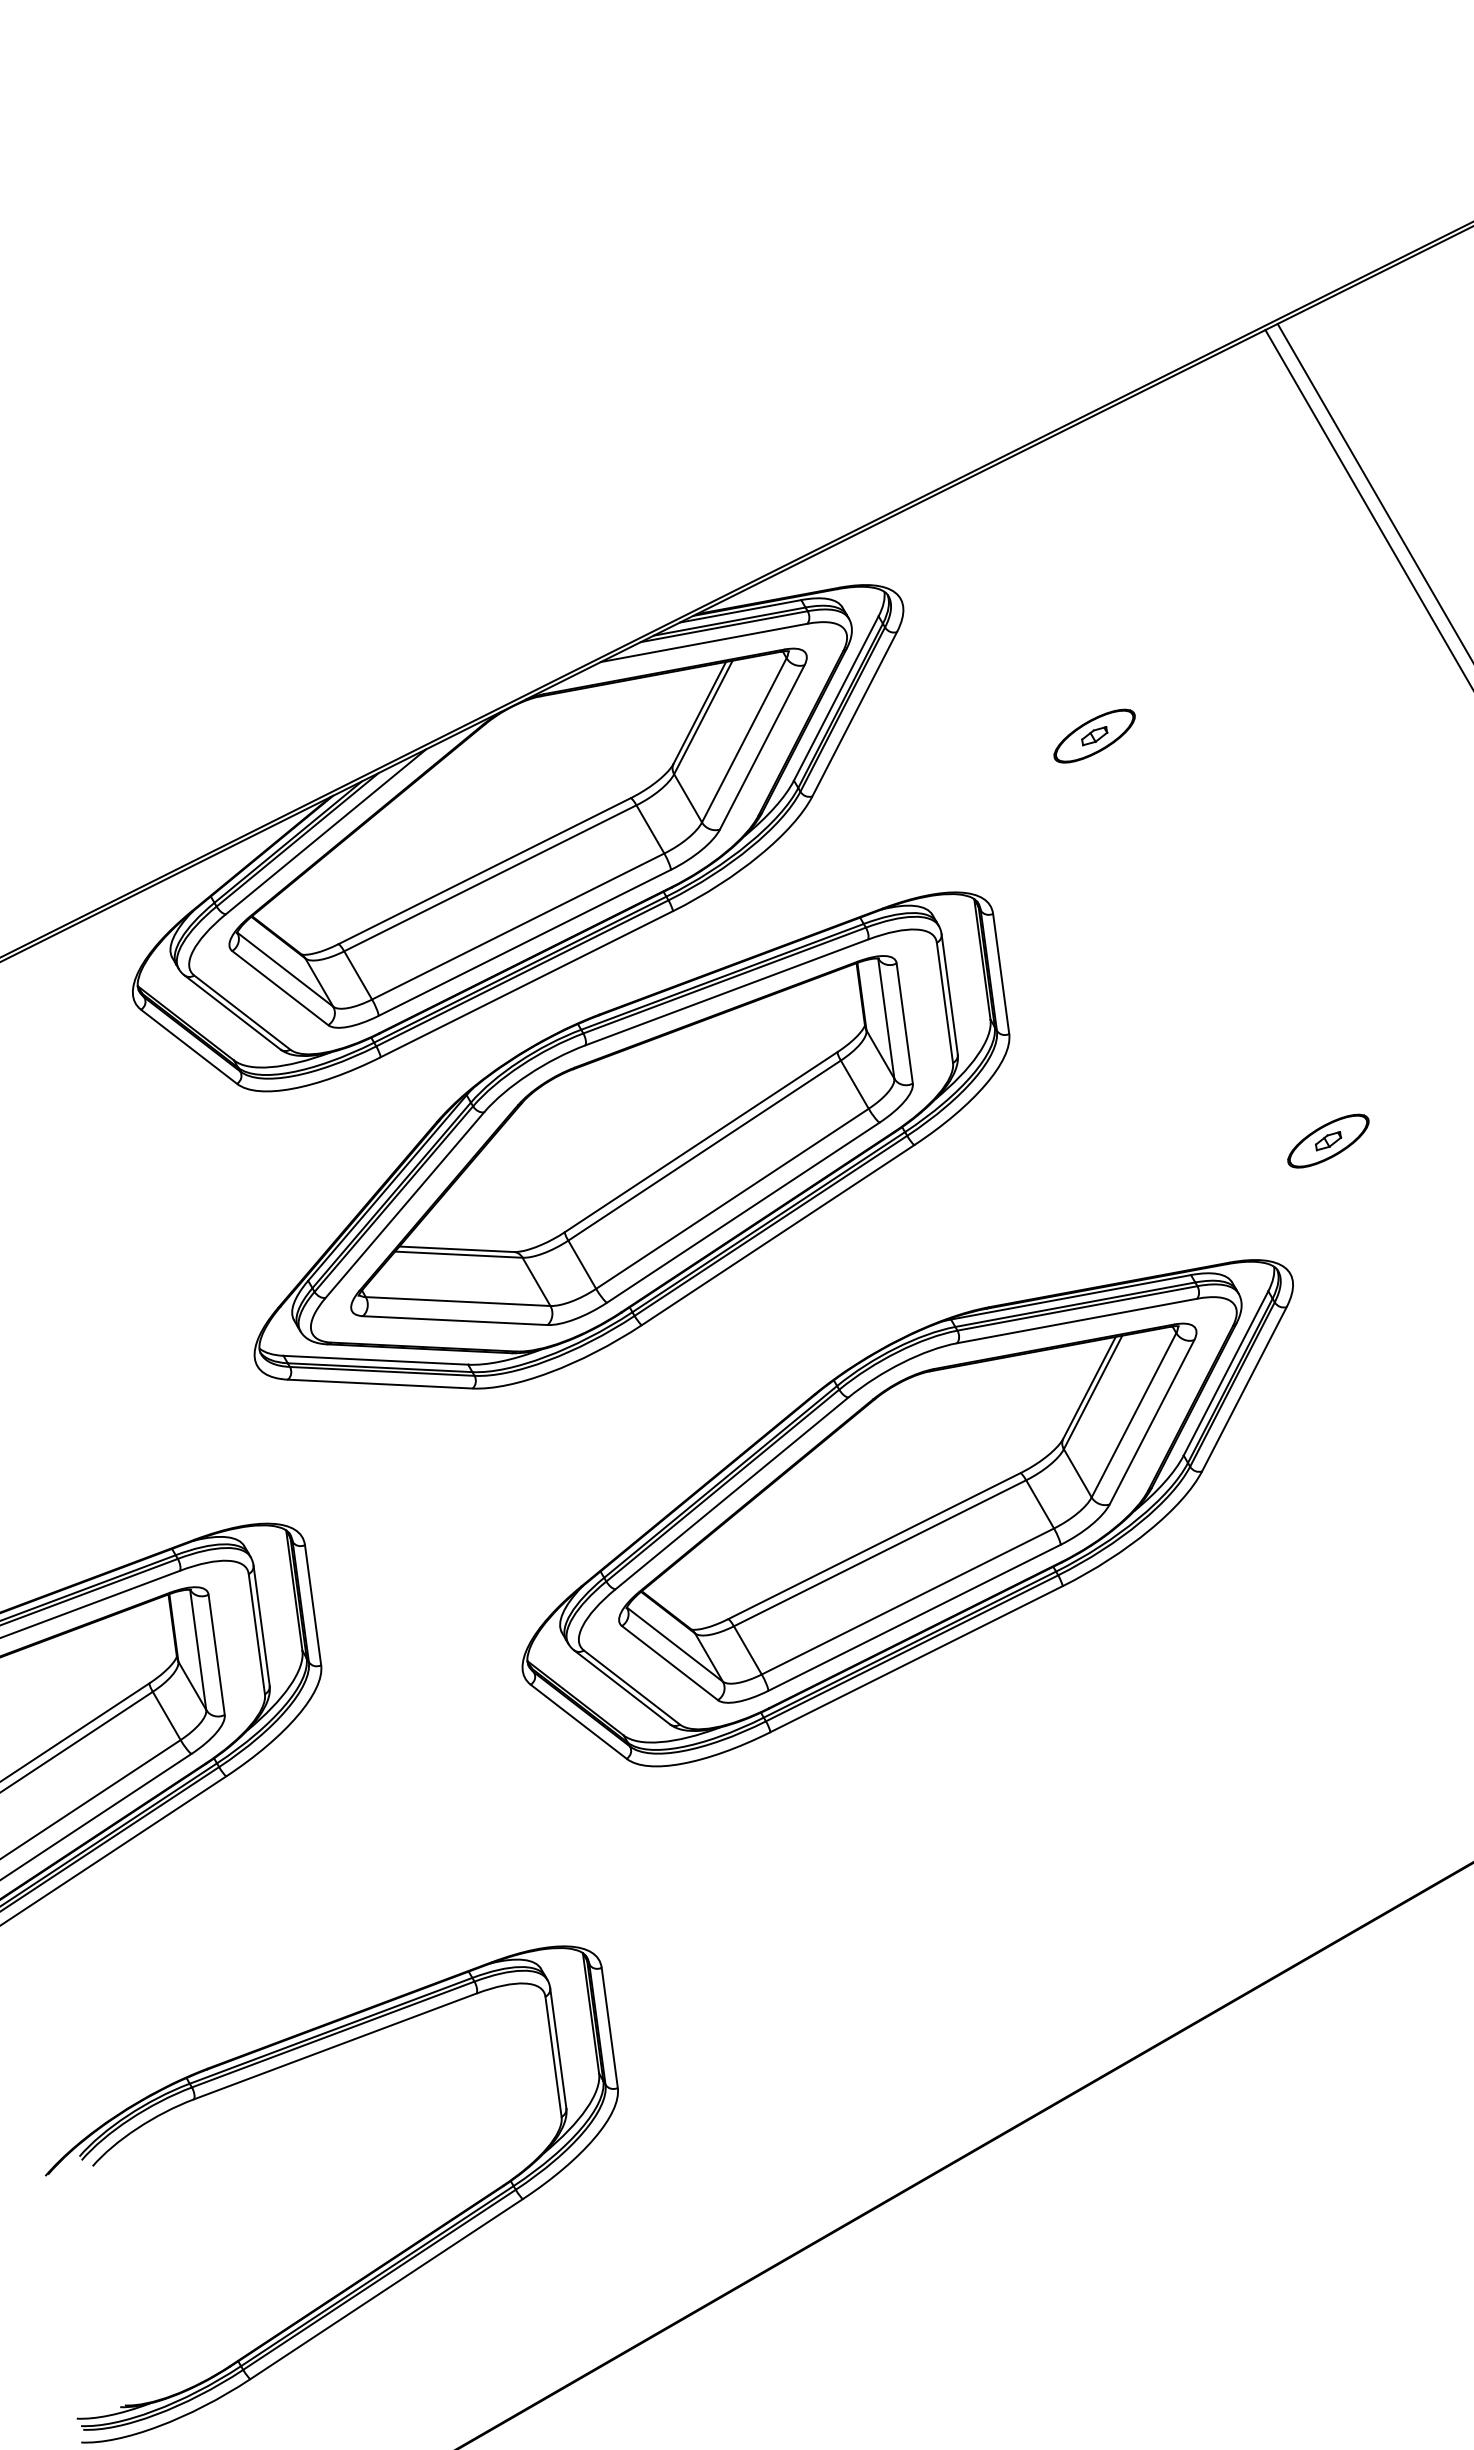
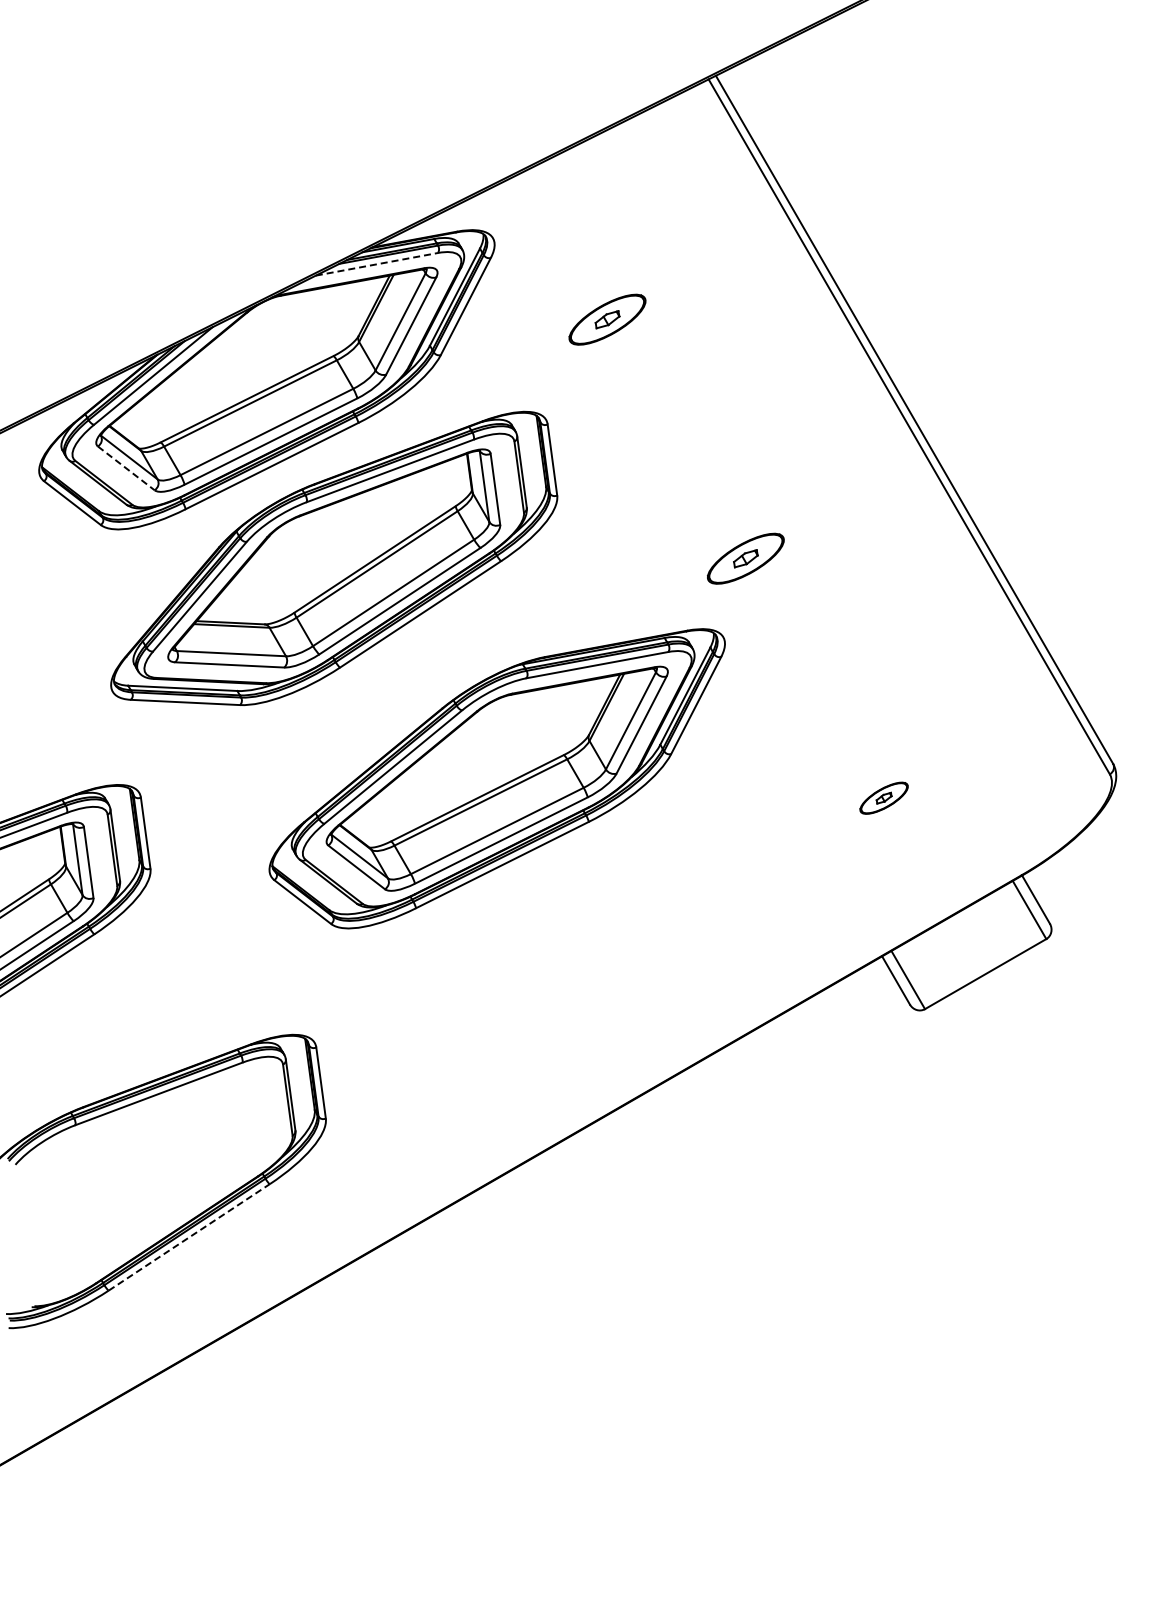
line: (705, 643) -> (377, 264), solid -> dashed
part: (1094, 734) -> (607, 318), size x1.6
line: (280, 988) -> (126, 468), solid -> dashed
part: (1327, 1140) -> (745, 558), size x1.6
line: (387, 2289) -> (189, 1237), solid -> dashed

